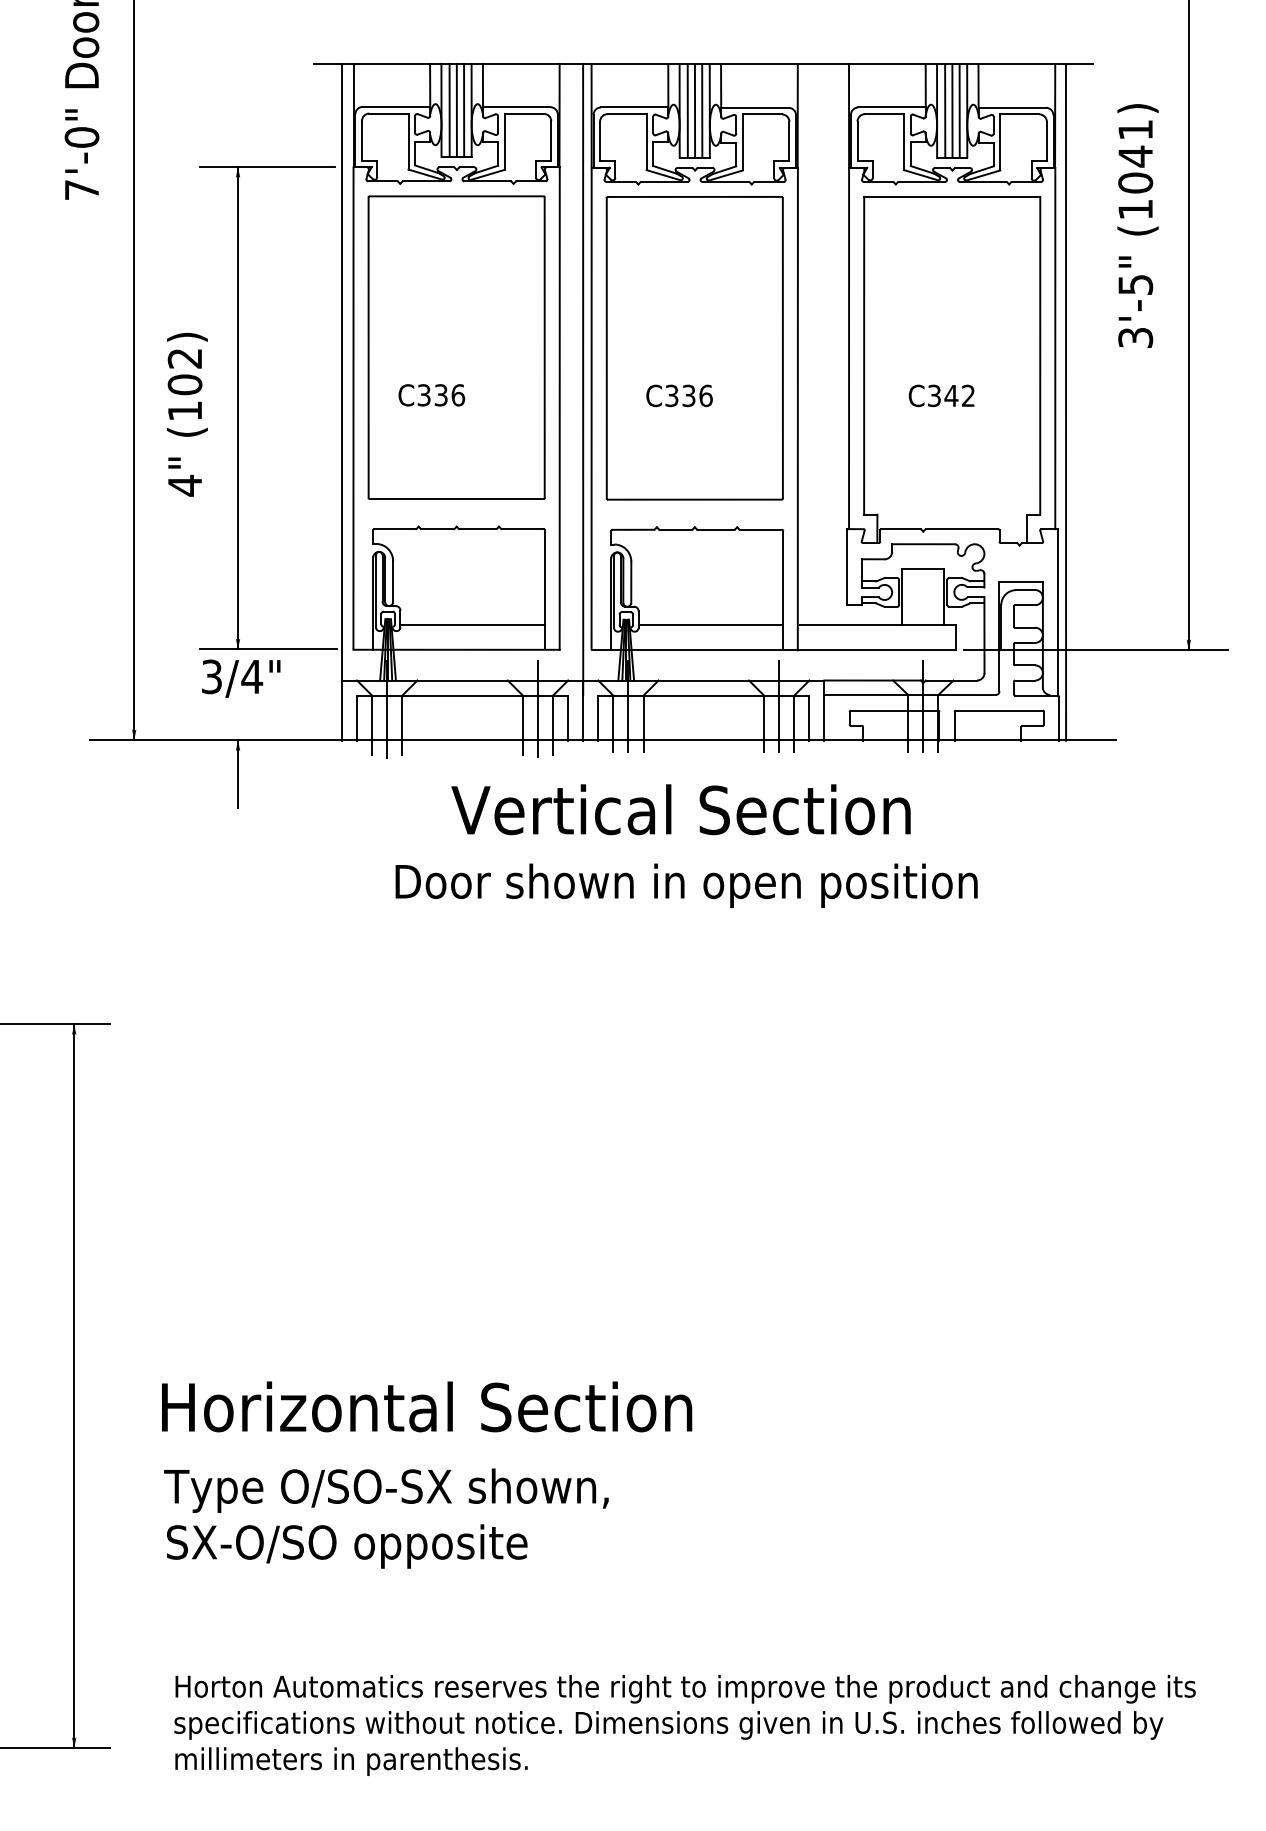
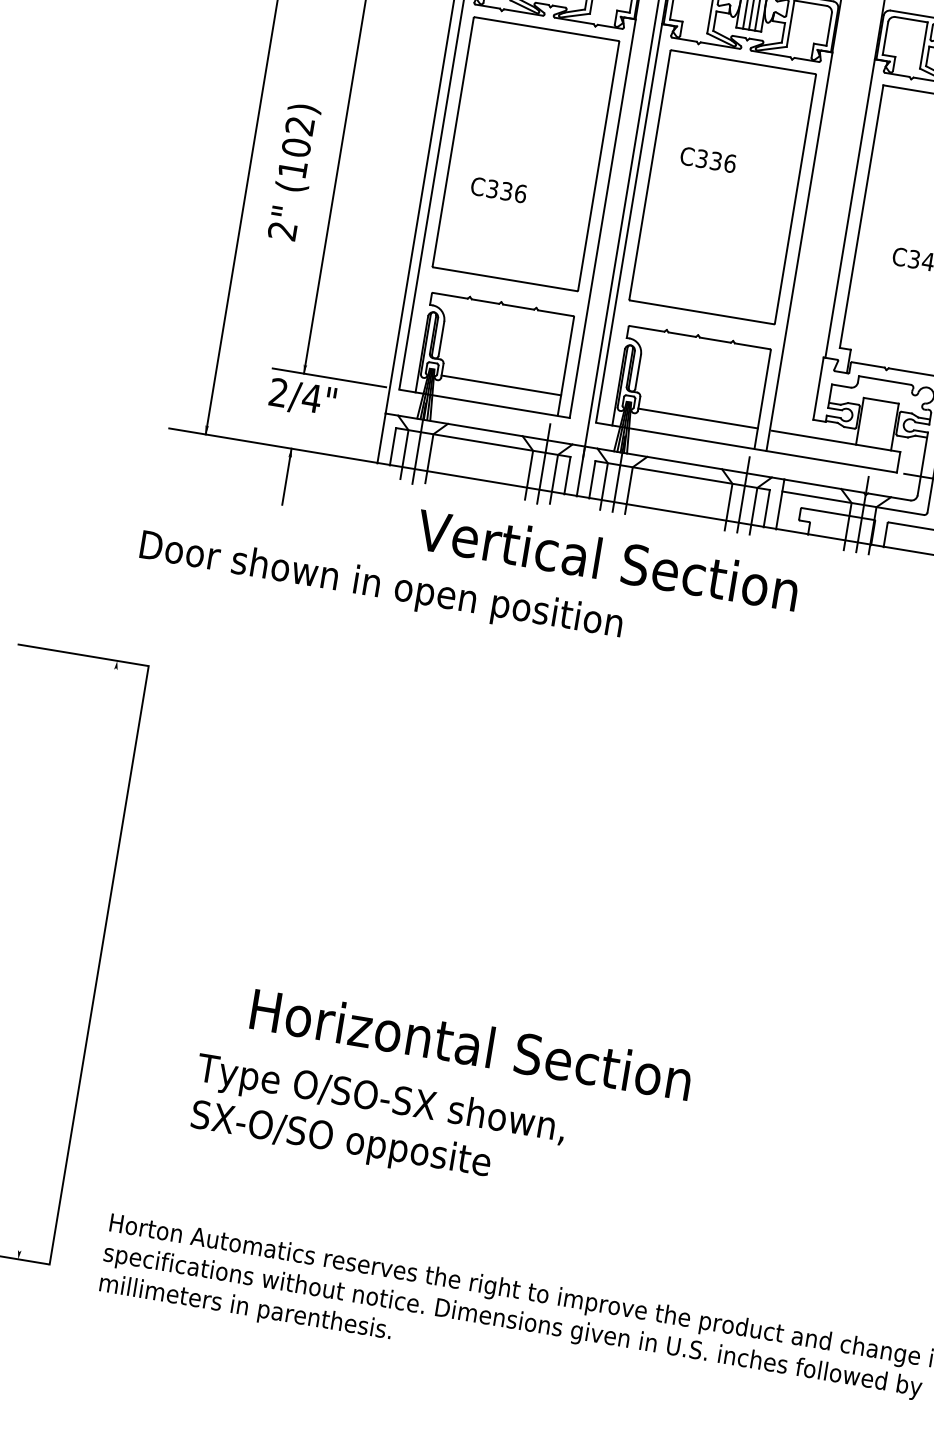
text: (679, 395) -> (708, 159), moved
text: (184, 485) -> (282, 230), 4" -> 2"
text: (211, 676) -> (278, 392), 3/4" -> 2/4"
text: (680, 809) -> (607, 559), moved
text: (686, 885) -> (381, 586), moved
line: (74, 1386) -> (99, 965), moved
text: (427, 1406) -> (471, 1044), moved
text: (386, 1518) -> (377, 1123), moved

